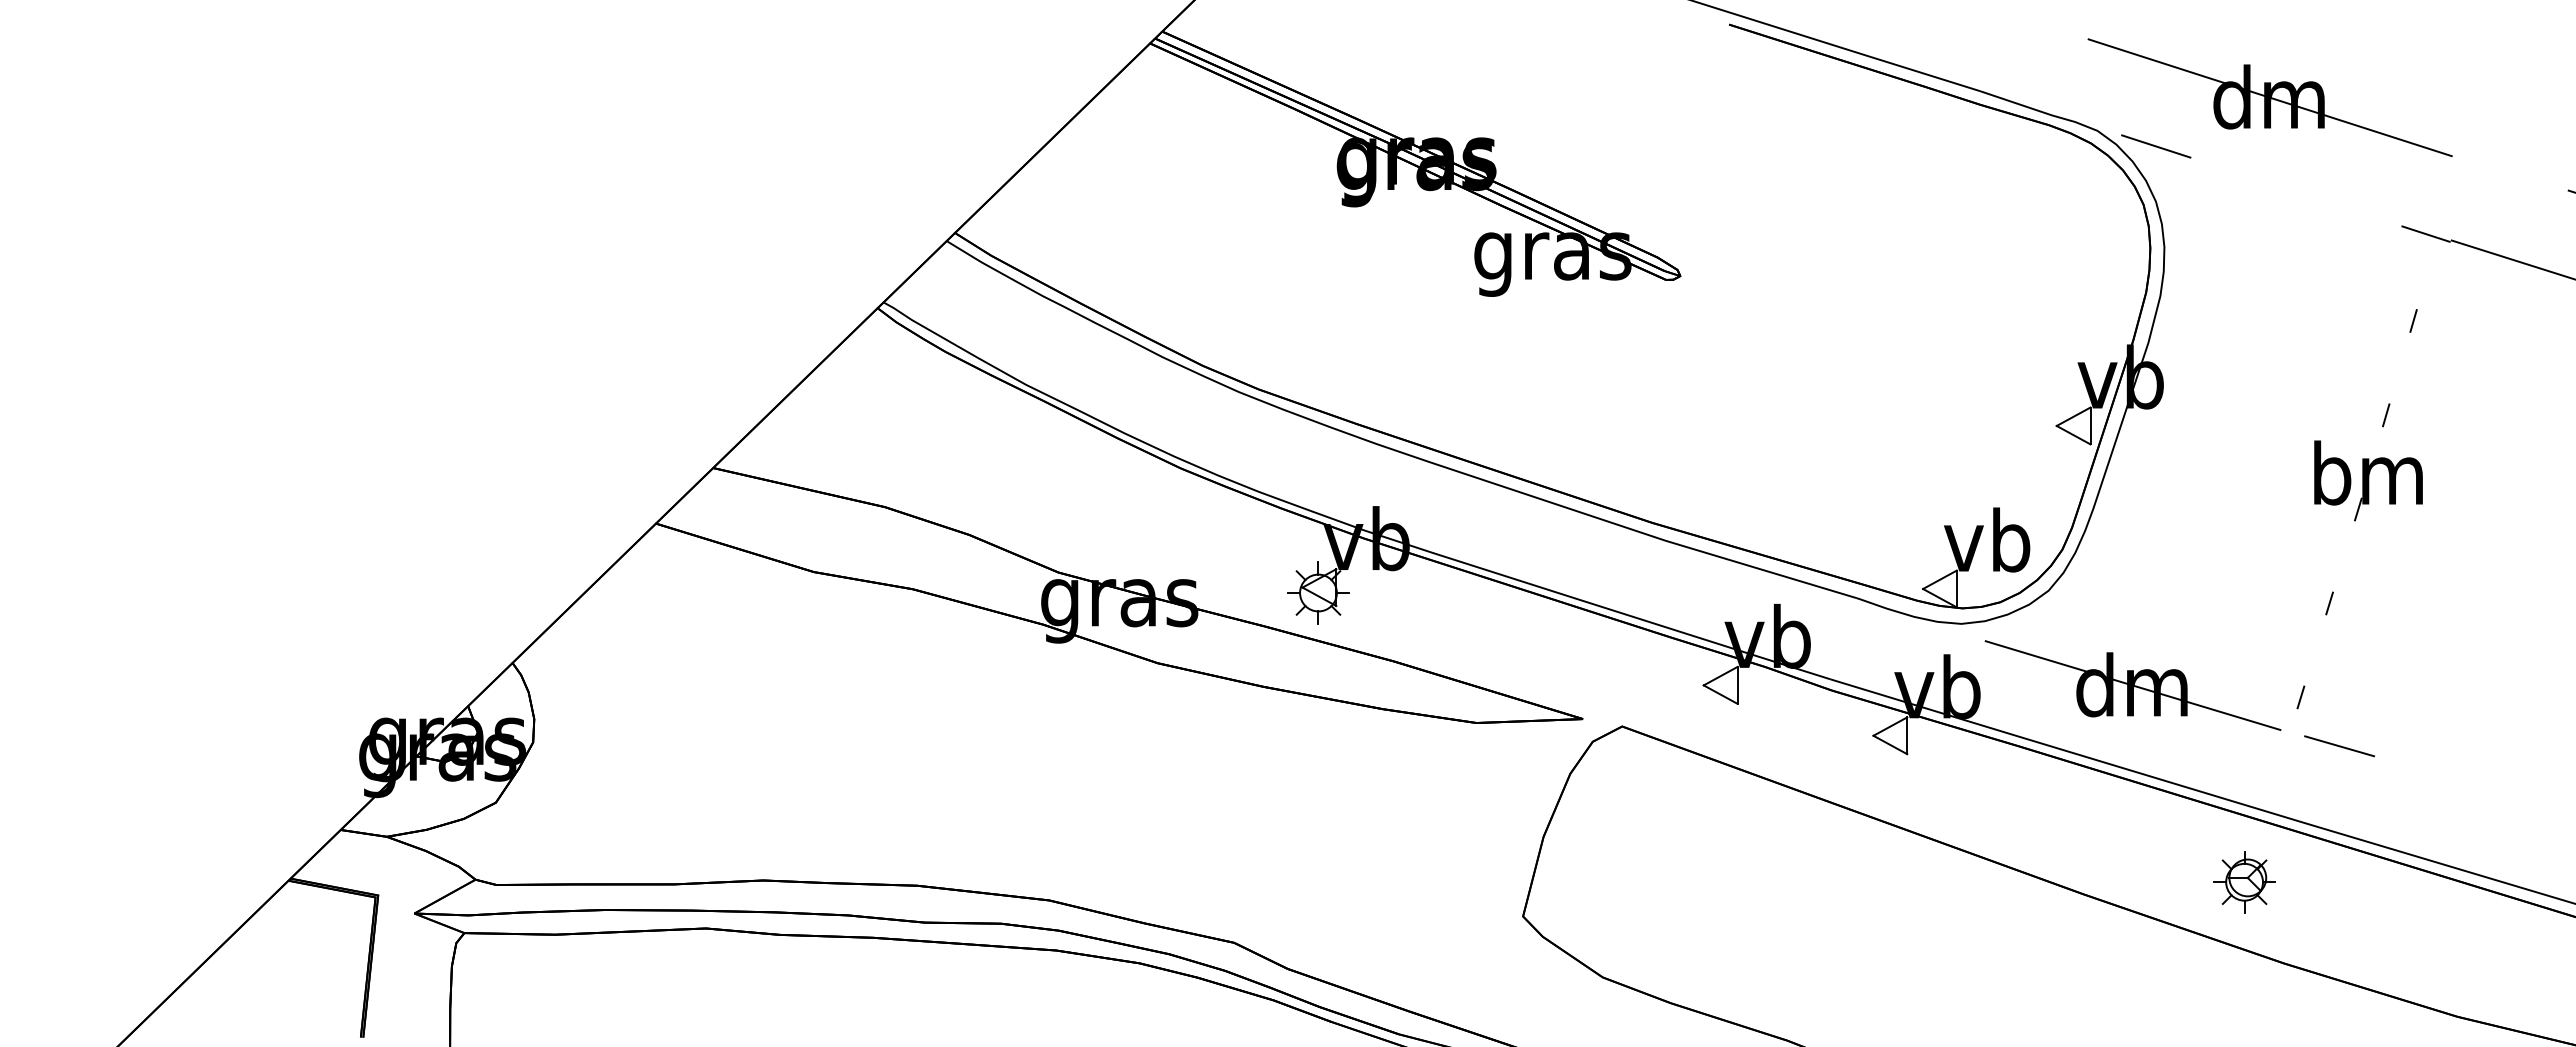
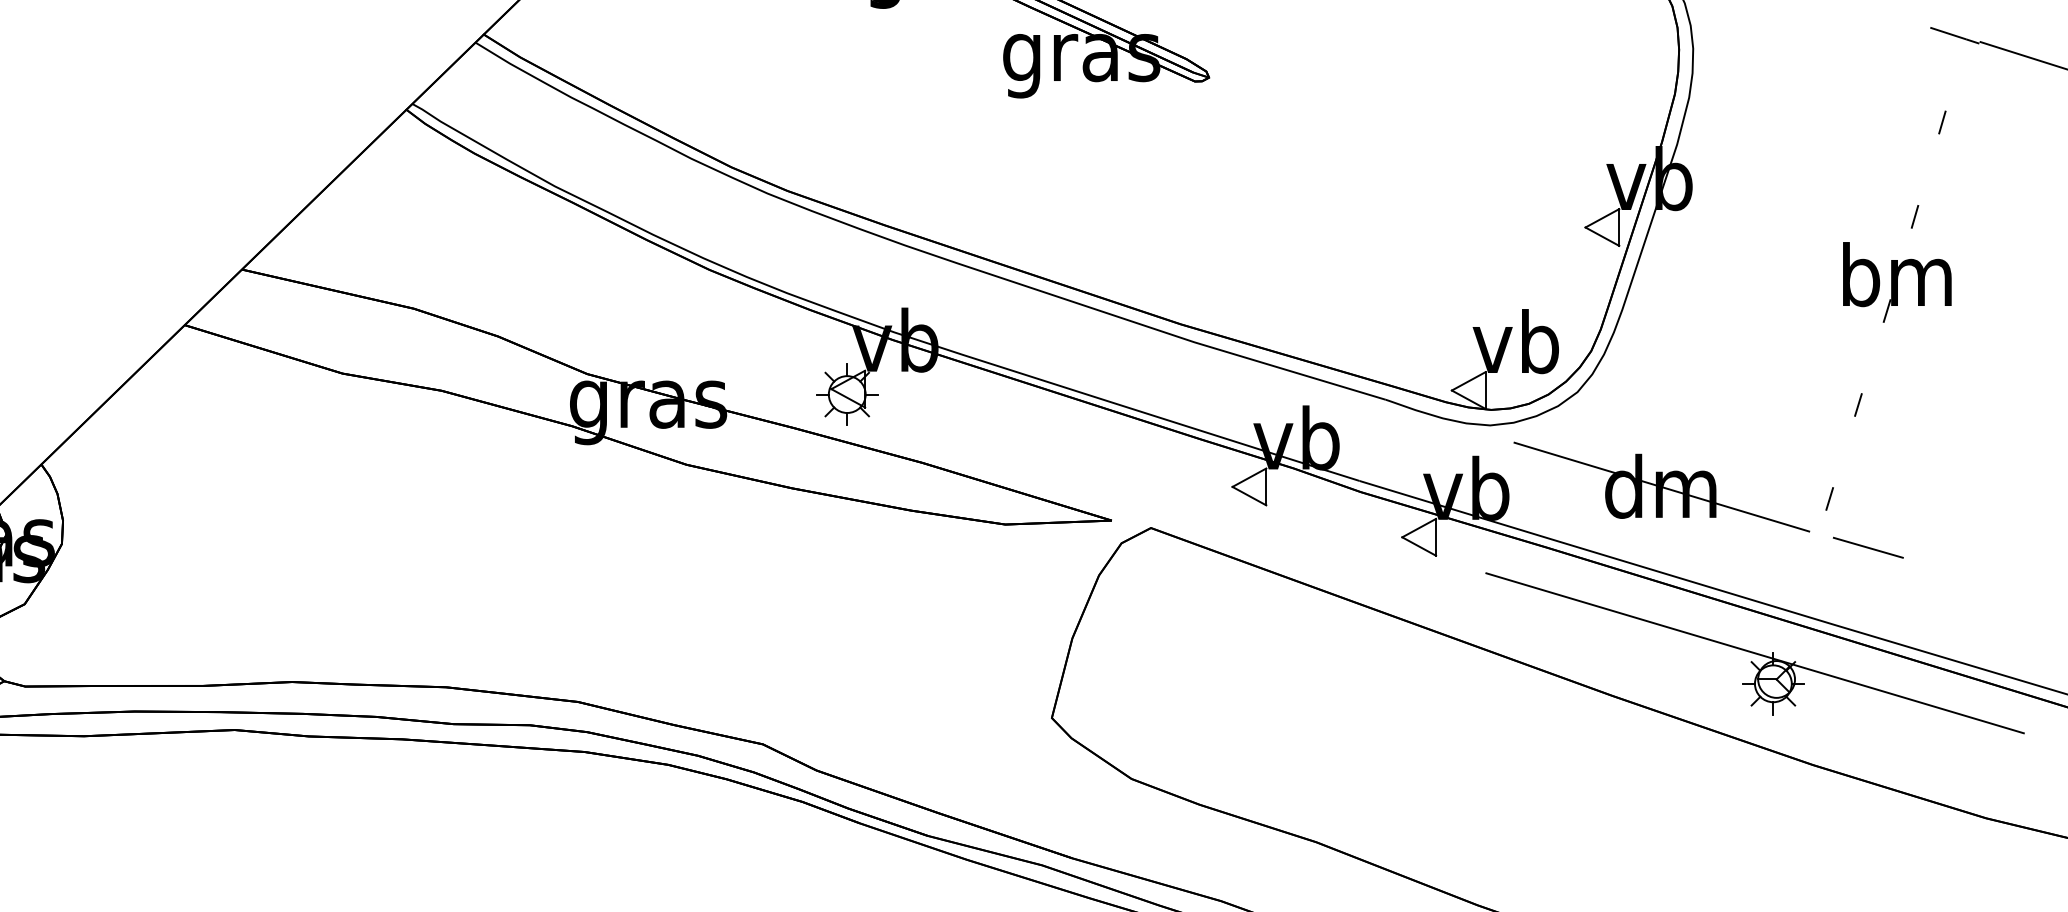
line: (2226, 851) -> (1755, 653), added

